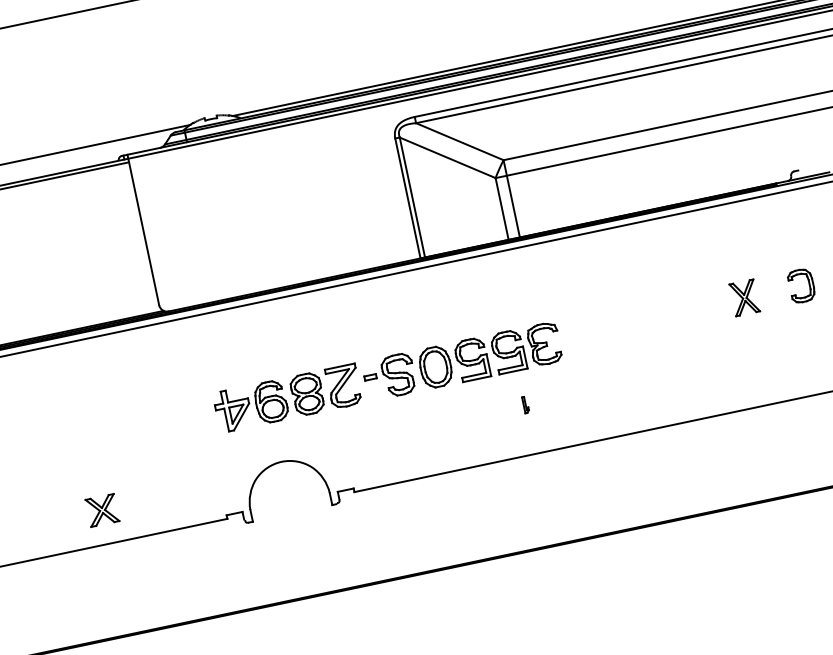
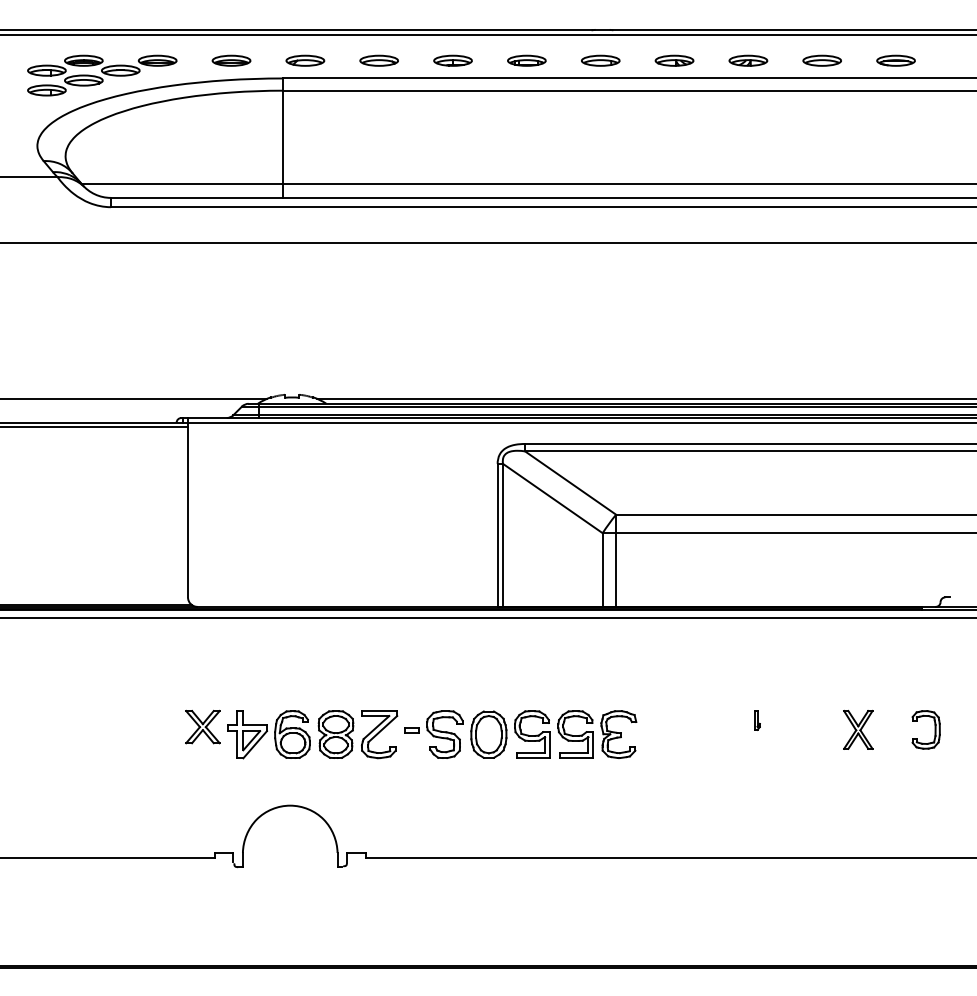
part: (525, 405) -> (757, 720), moved
part: (102, 510) -> (202, 726), moved

